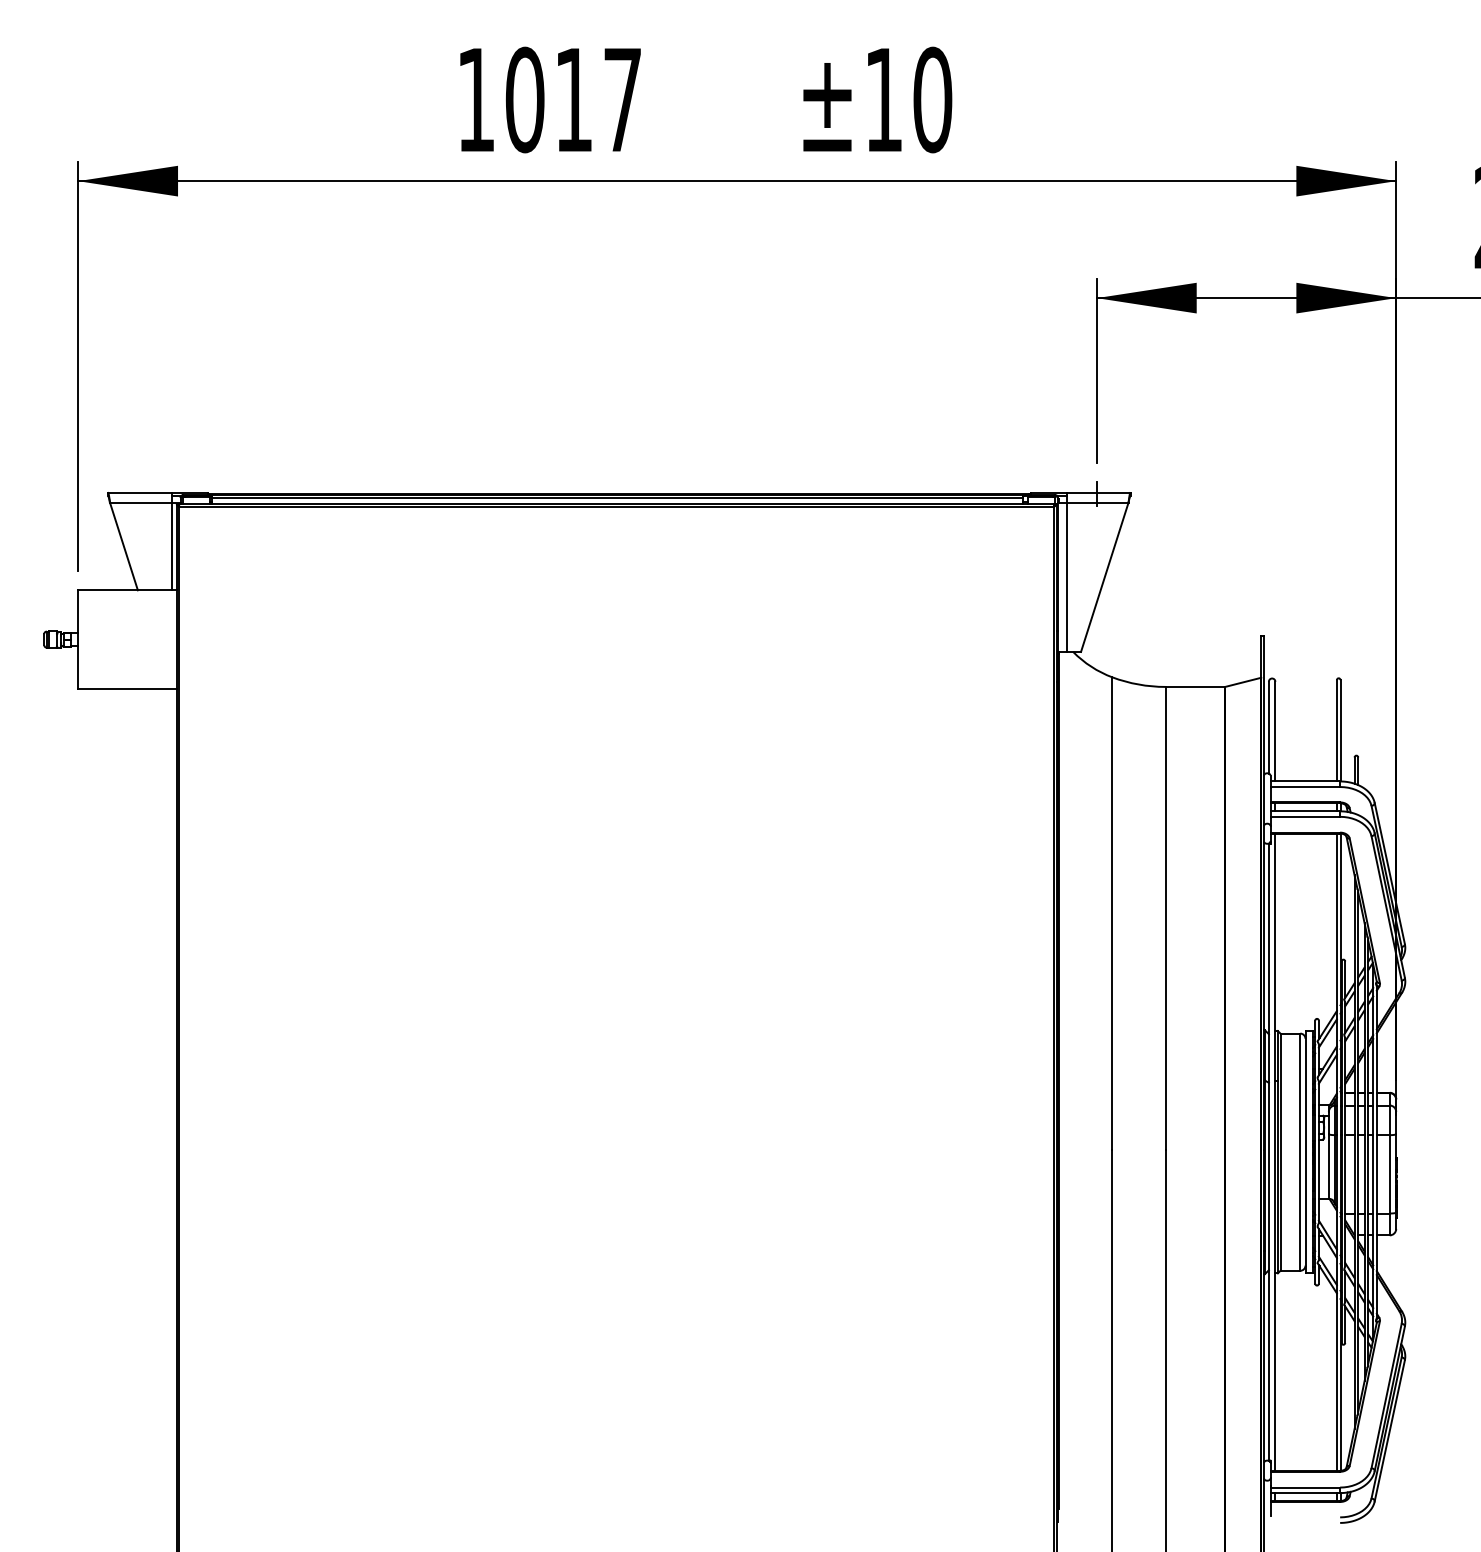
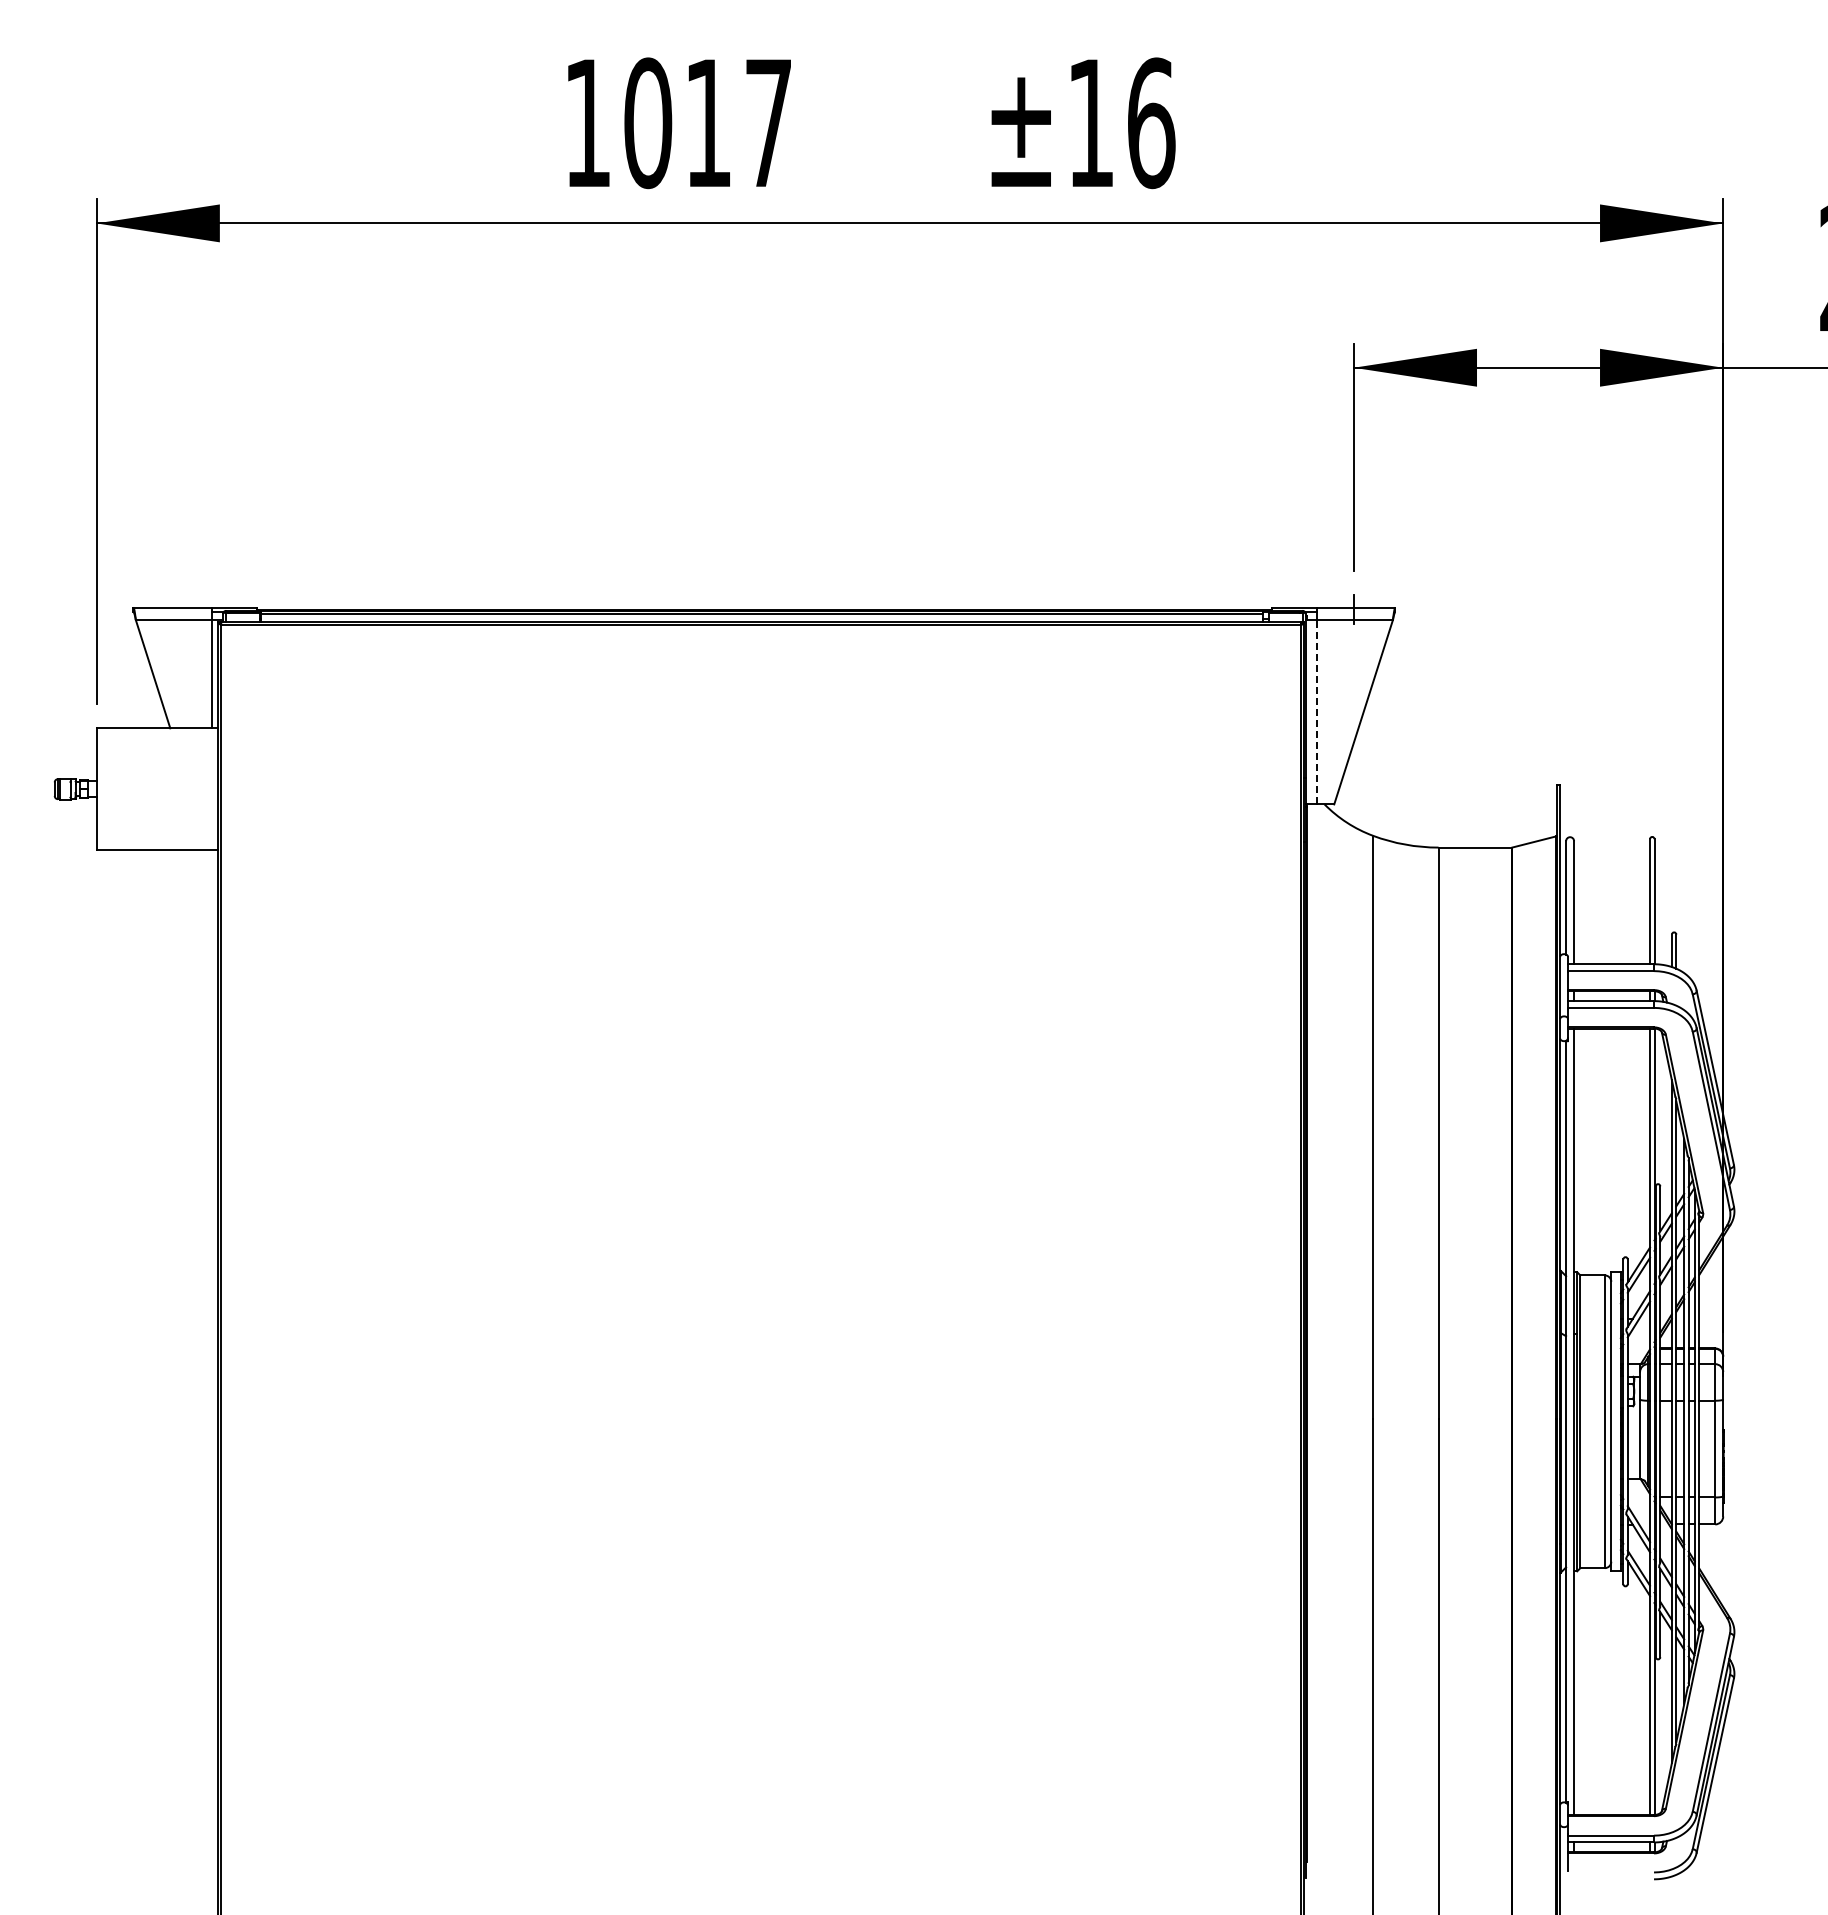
text: (932, 100) -> (1151, 123), ±10 -> ±16
line: (1066, 576) -> (1316, 711), solid -> dashed

